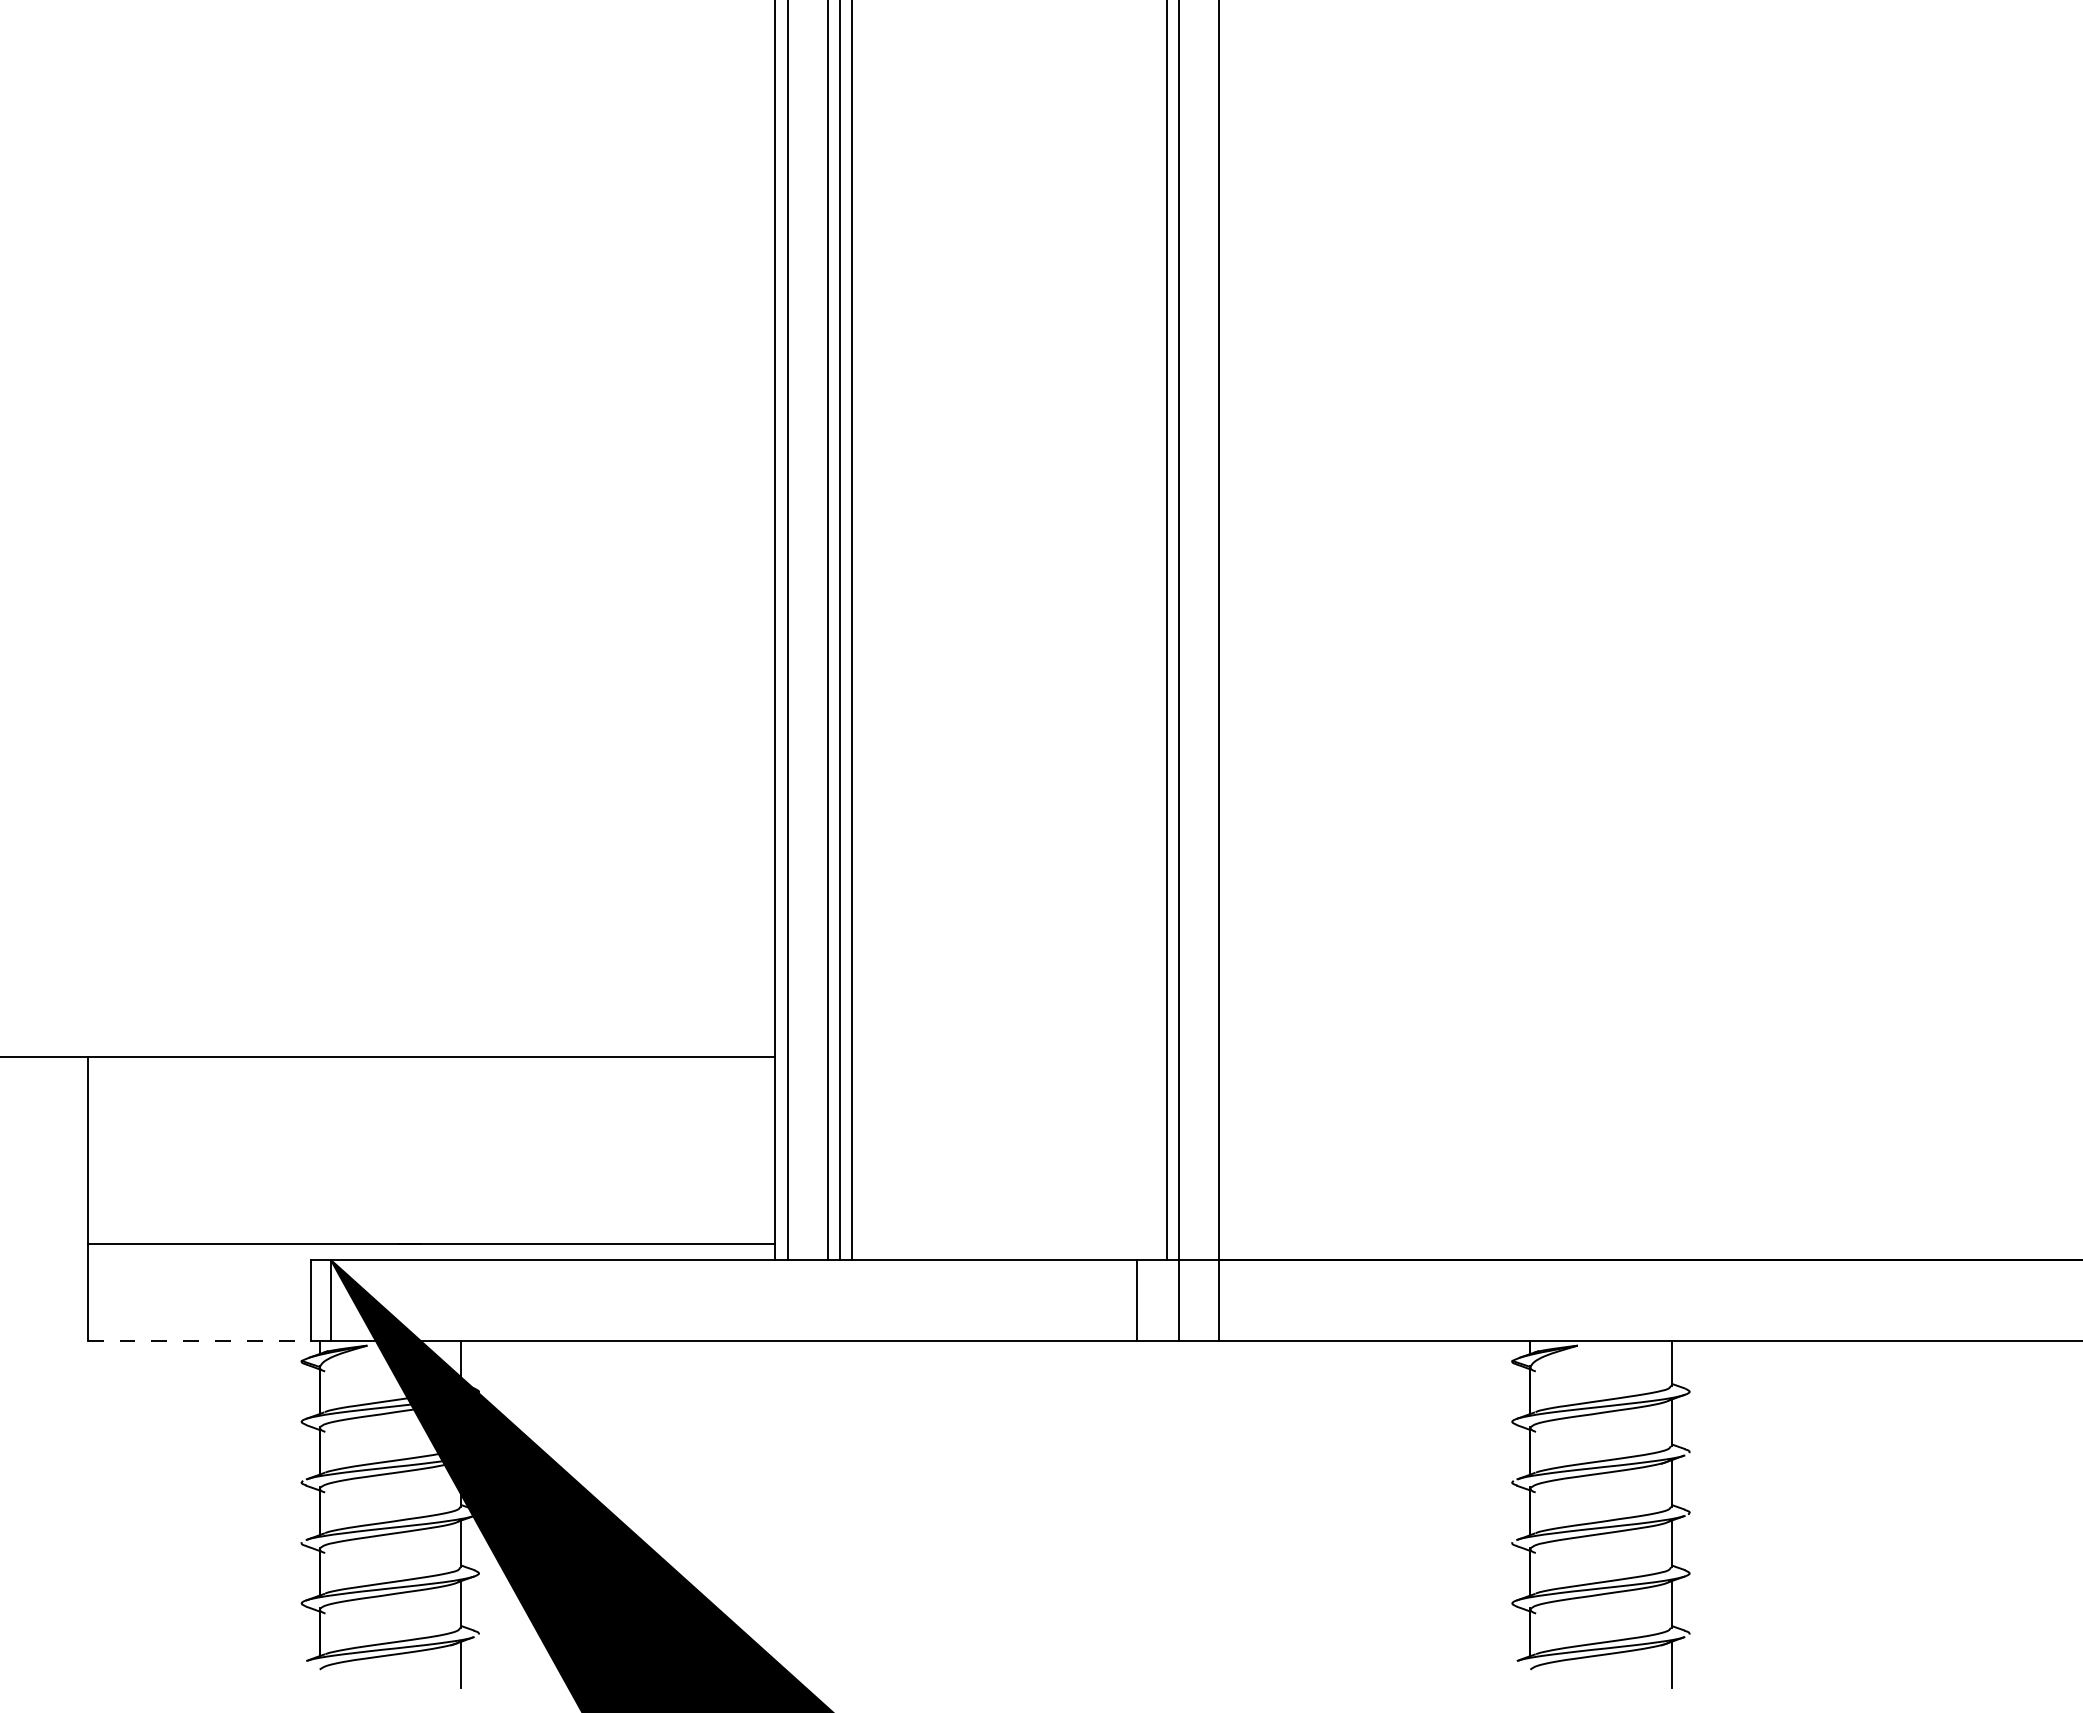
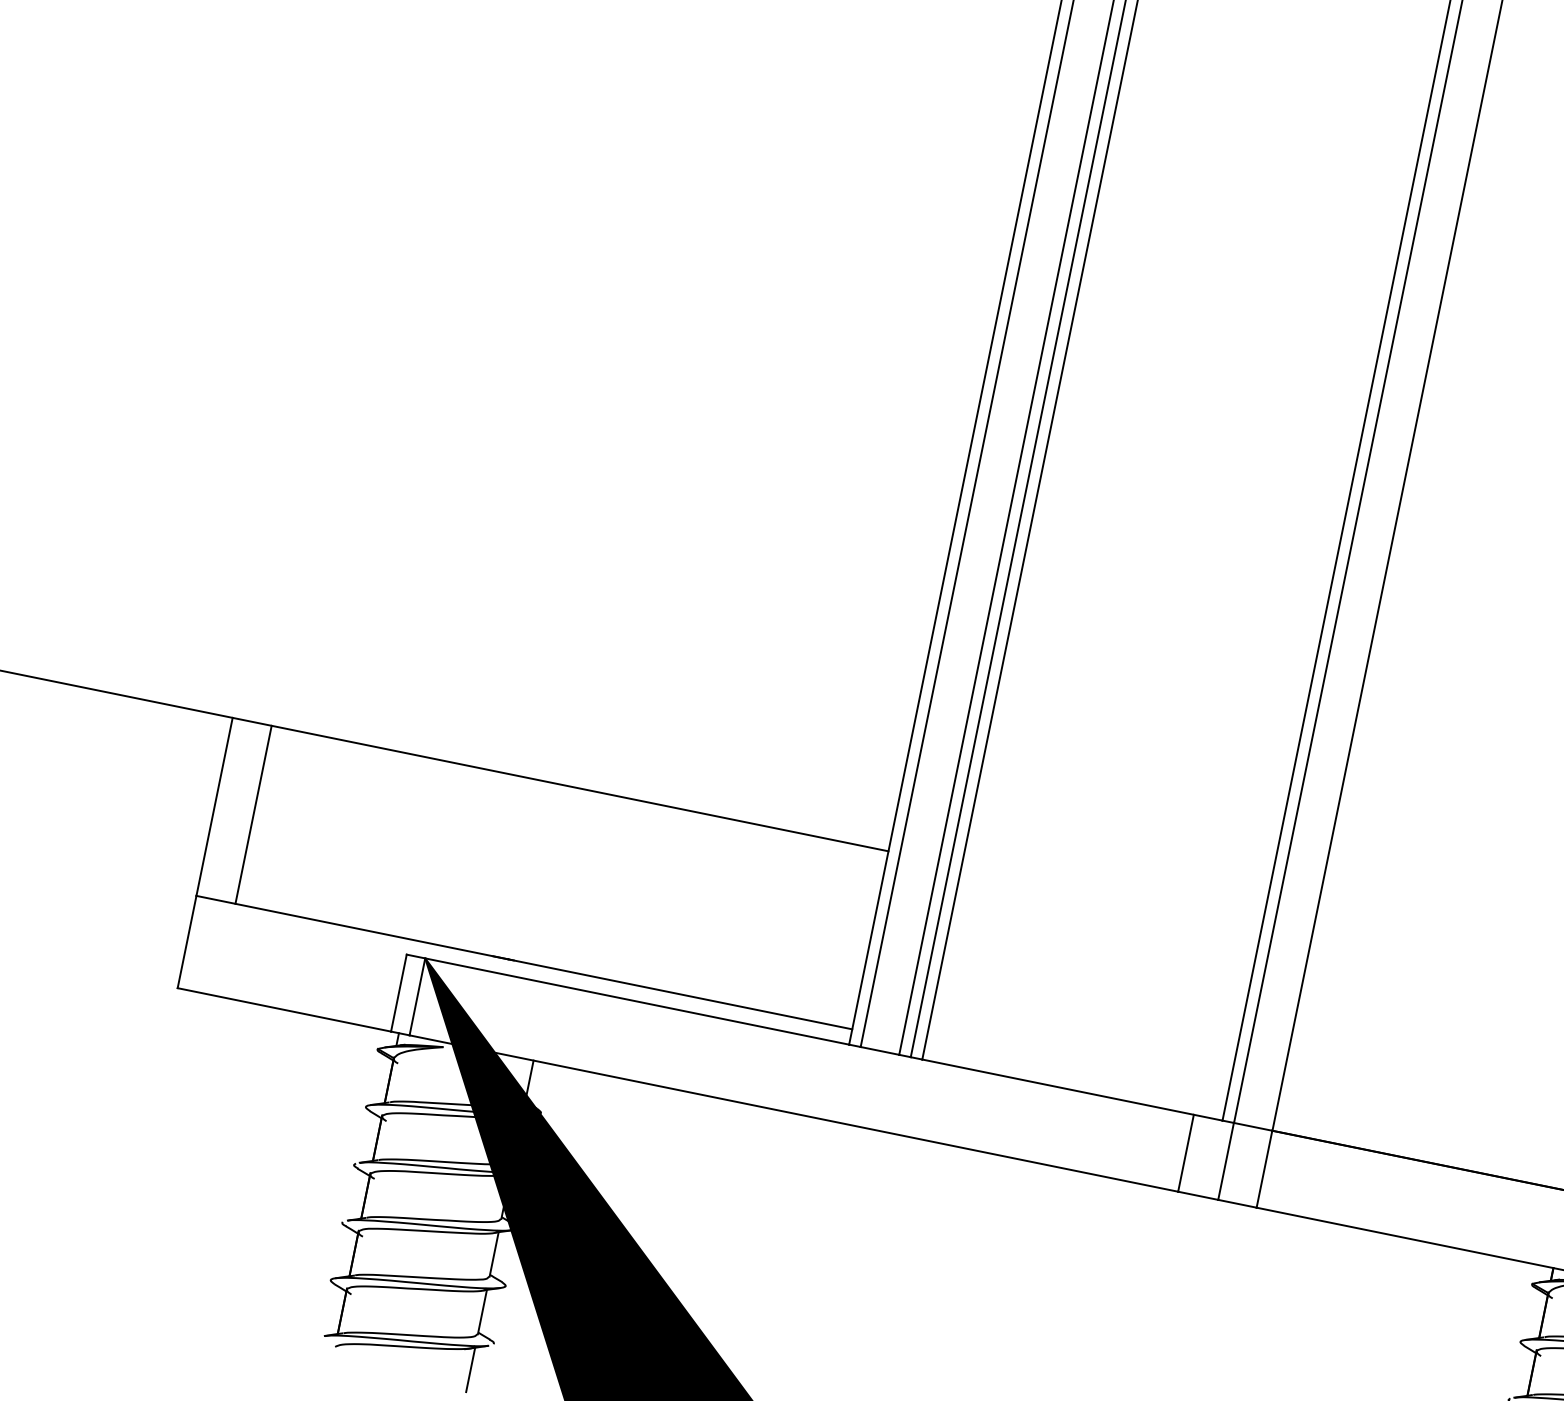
line: (128, 1150) -> (253, 814), added
line: (199, 1340) -> (284, 1009), dashed -> solid

